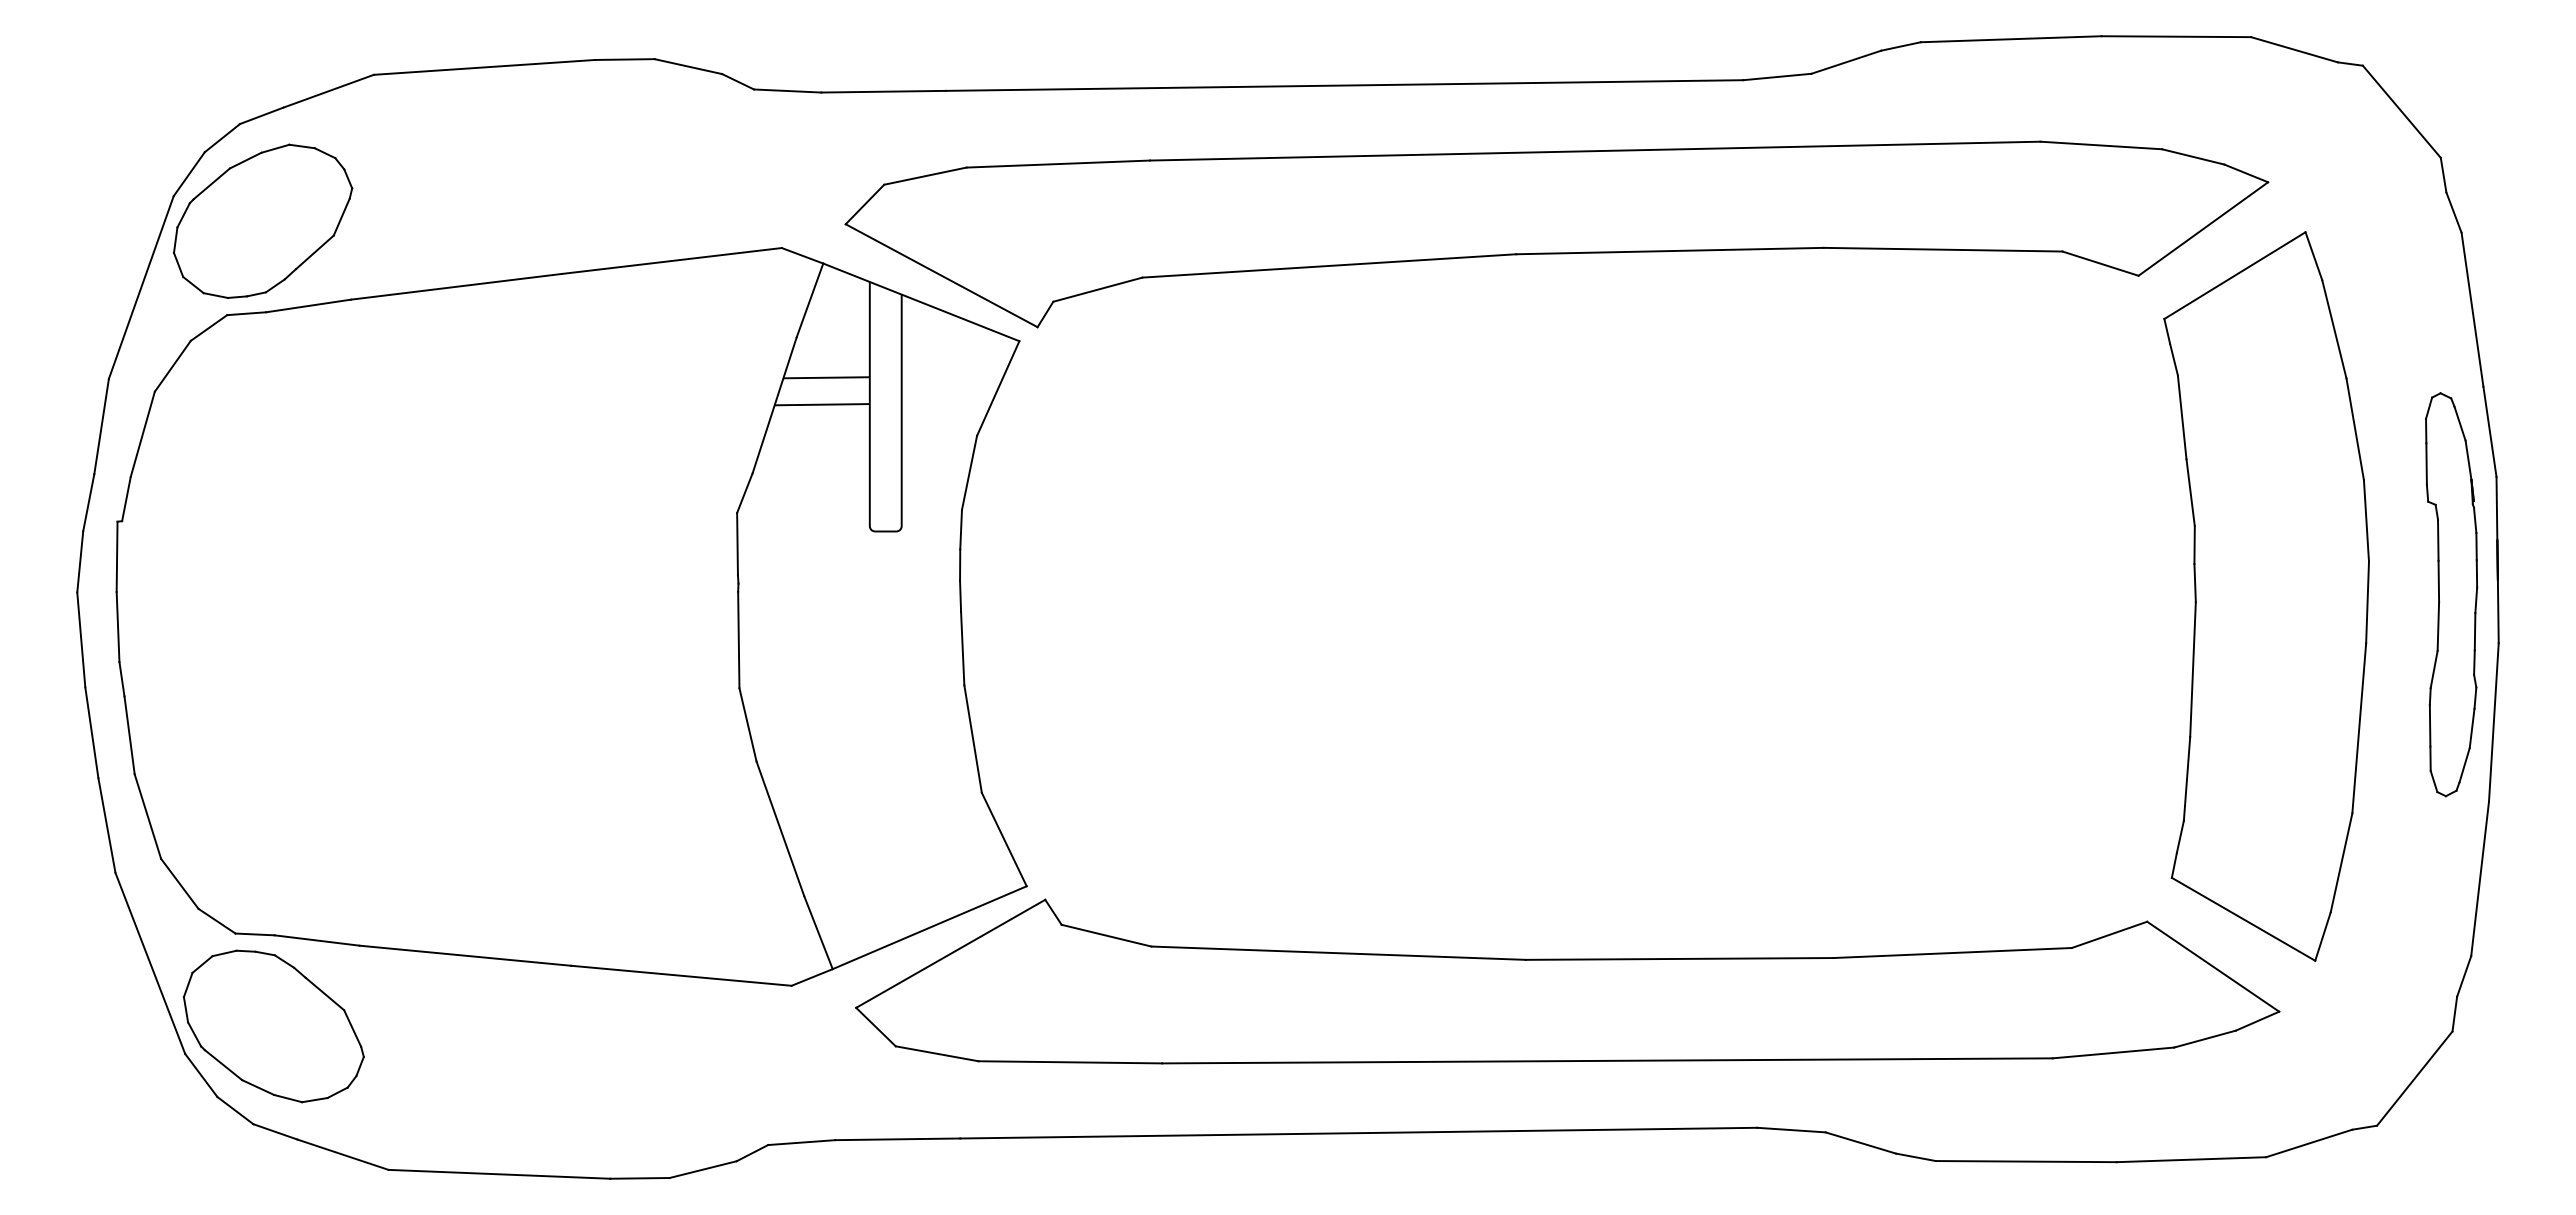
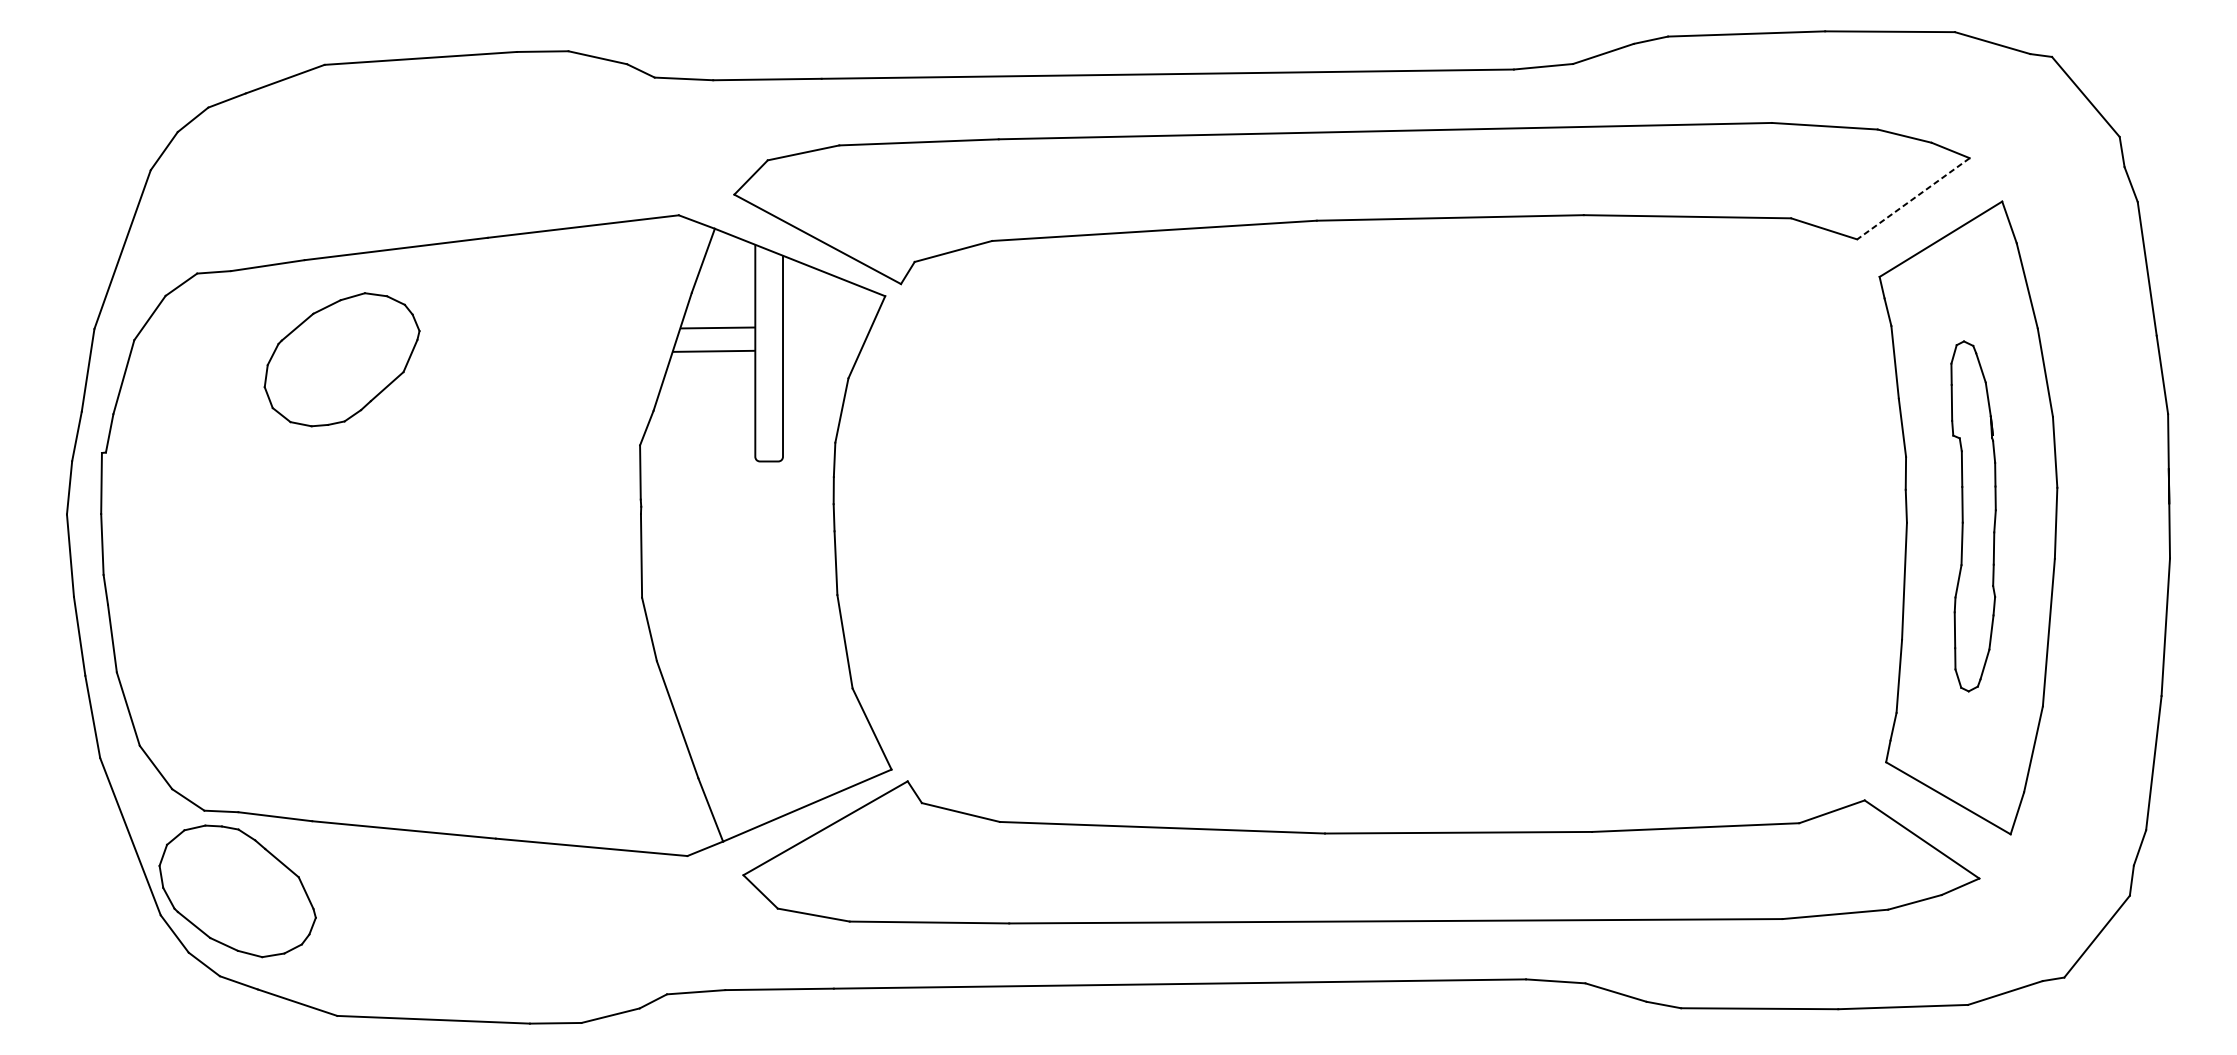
part: (263, 220) -> (342, 359), moved
line: (2203, 229) -> (1913, 199), solid -> dashed
part: (2451, 594) -> (1973, 516), moved

